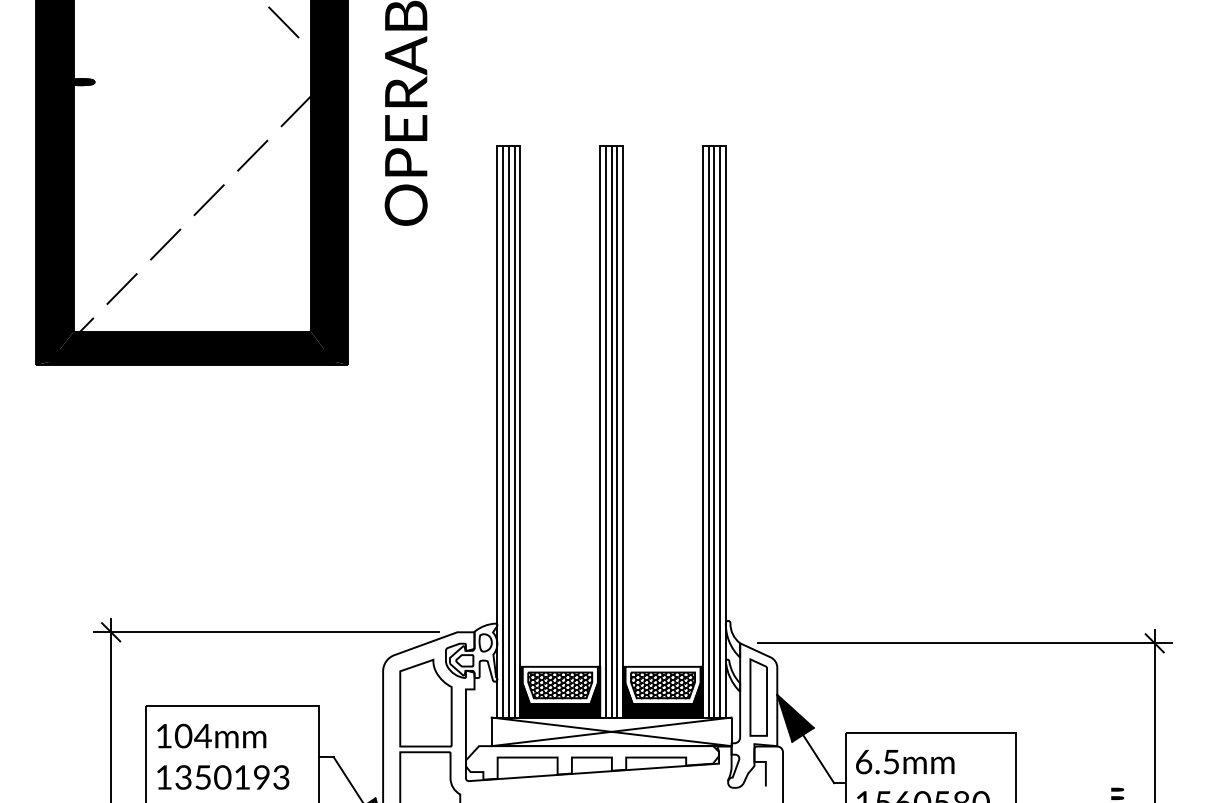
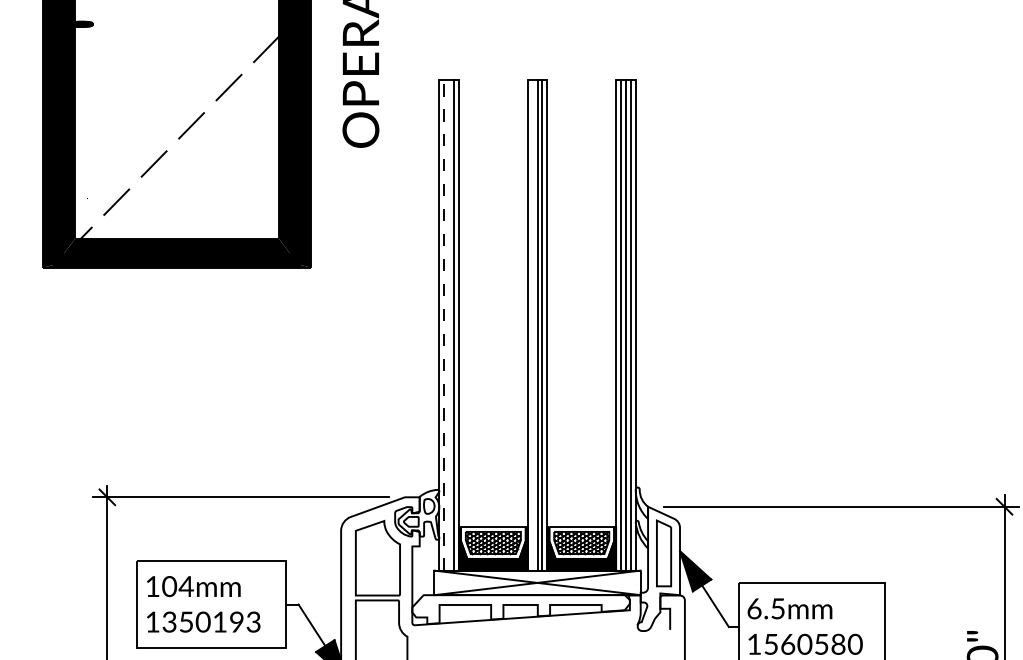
line: (503, 431) -> (444, 324), solid -> dashed
line: (508, 431) -> (448, 324), removed
line: (605, 431) -> (532, 324), removed

